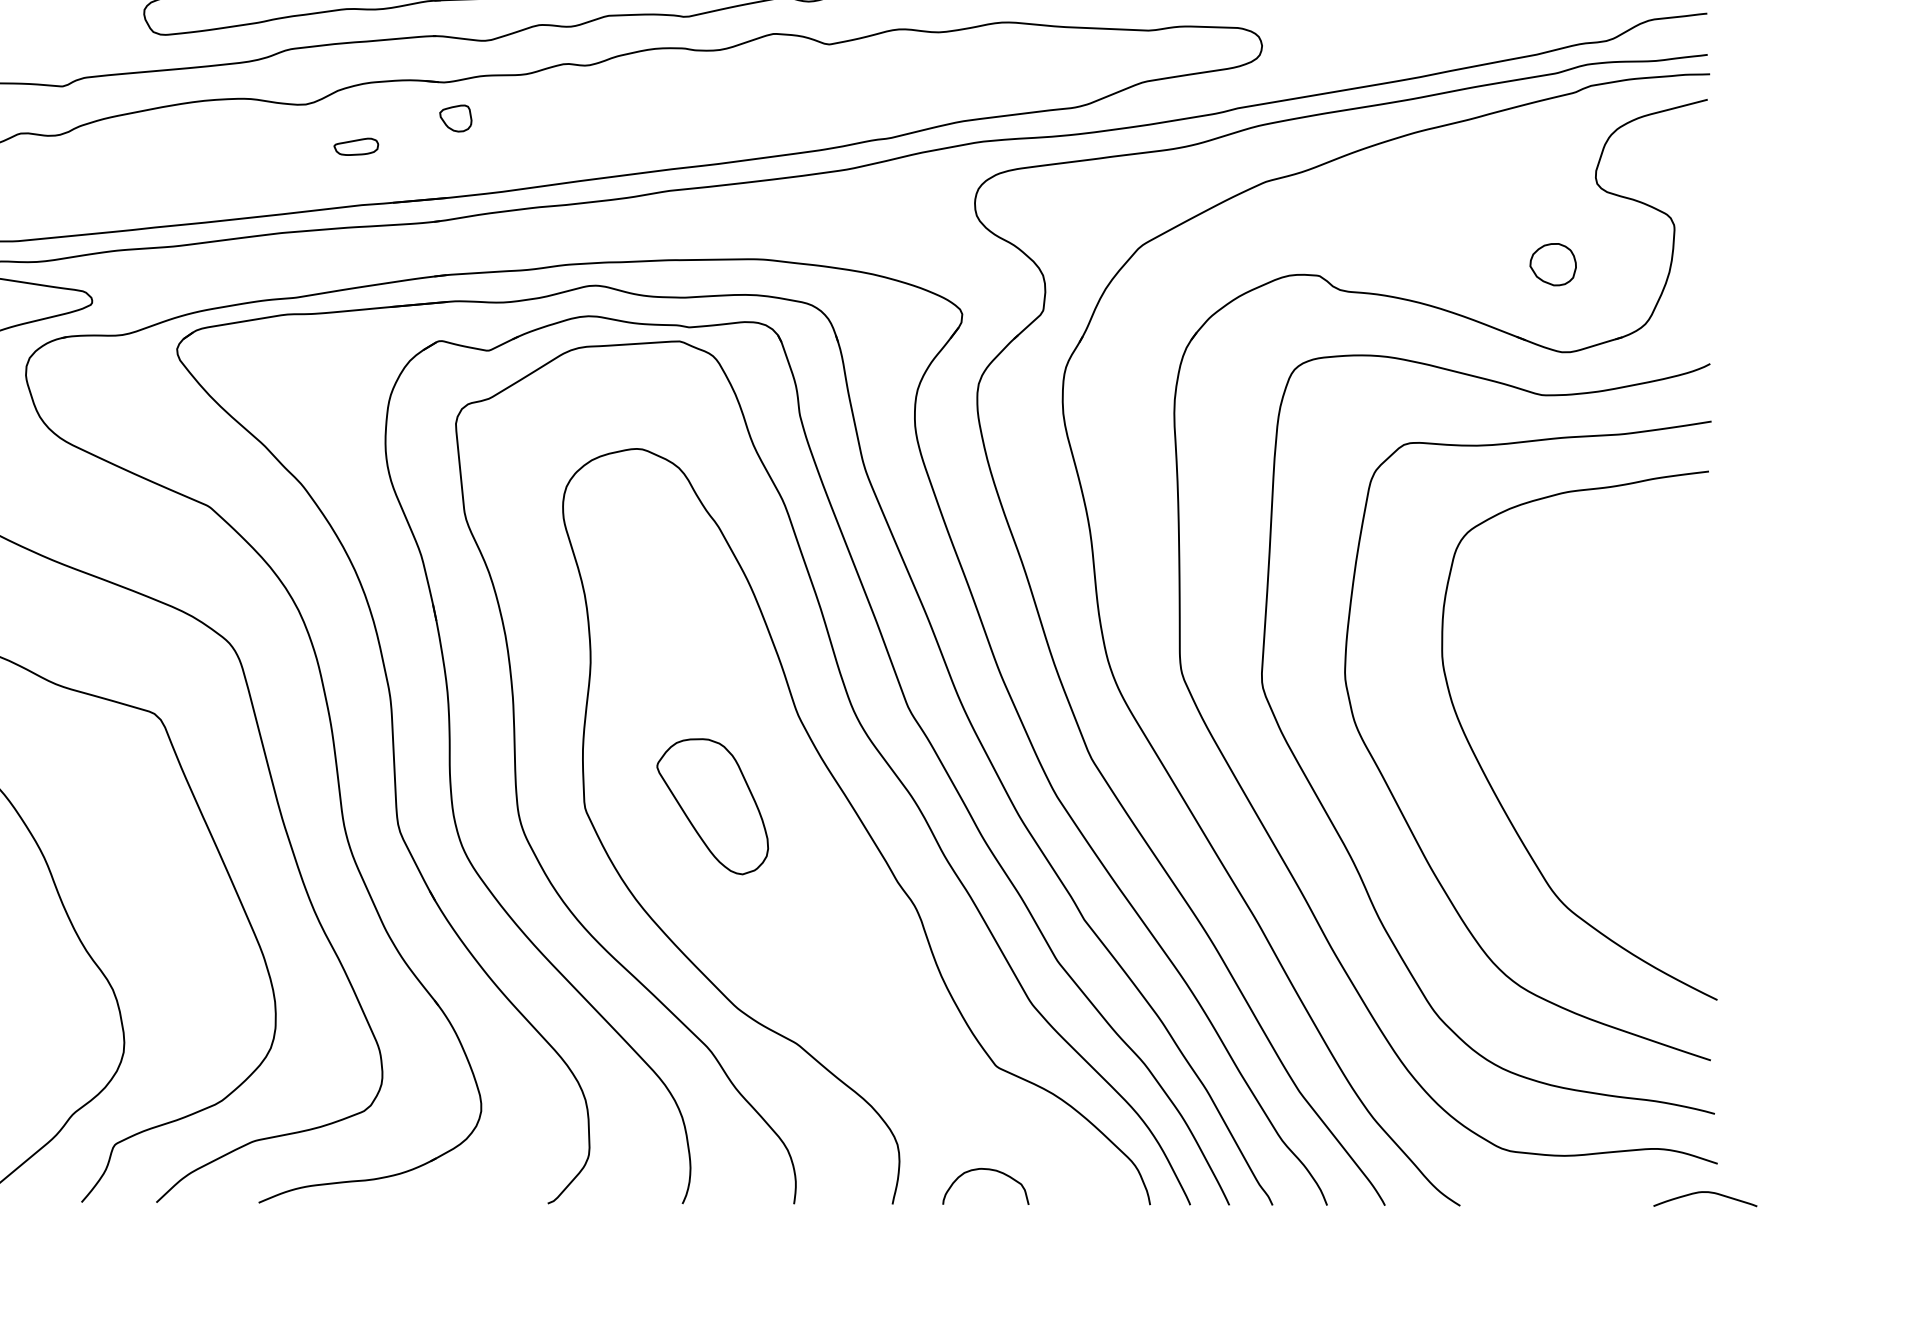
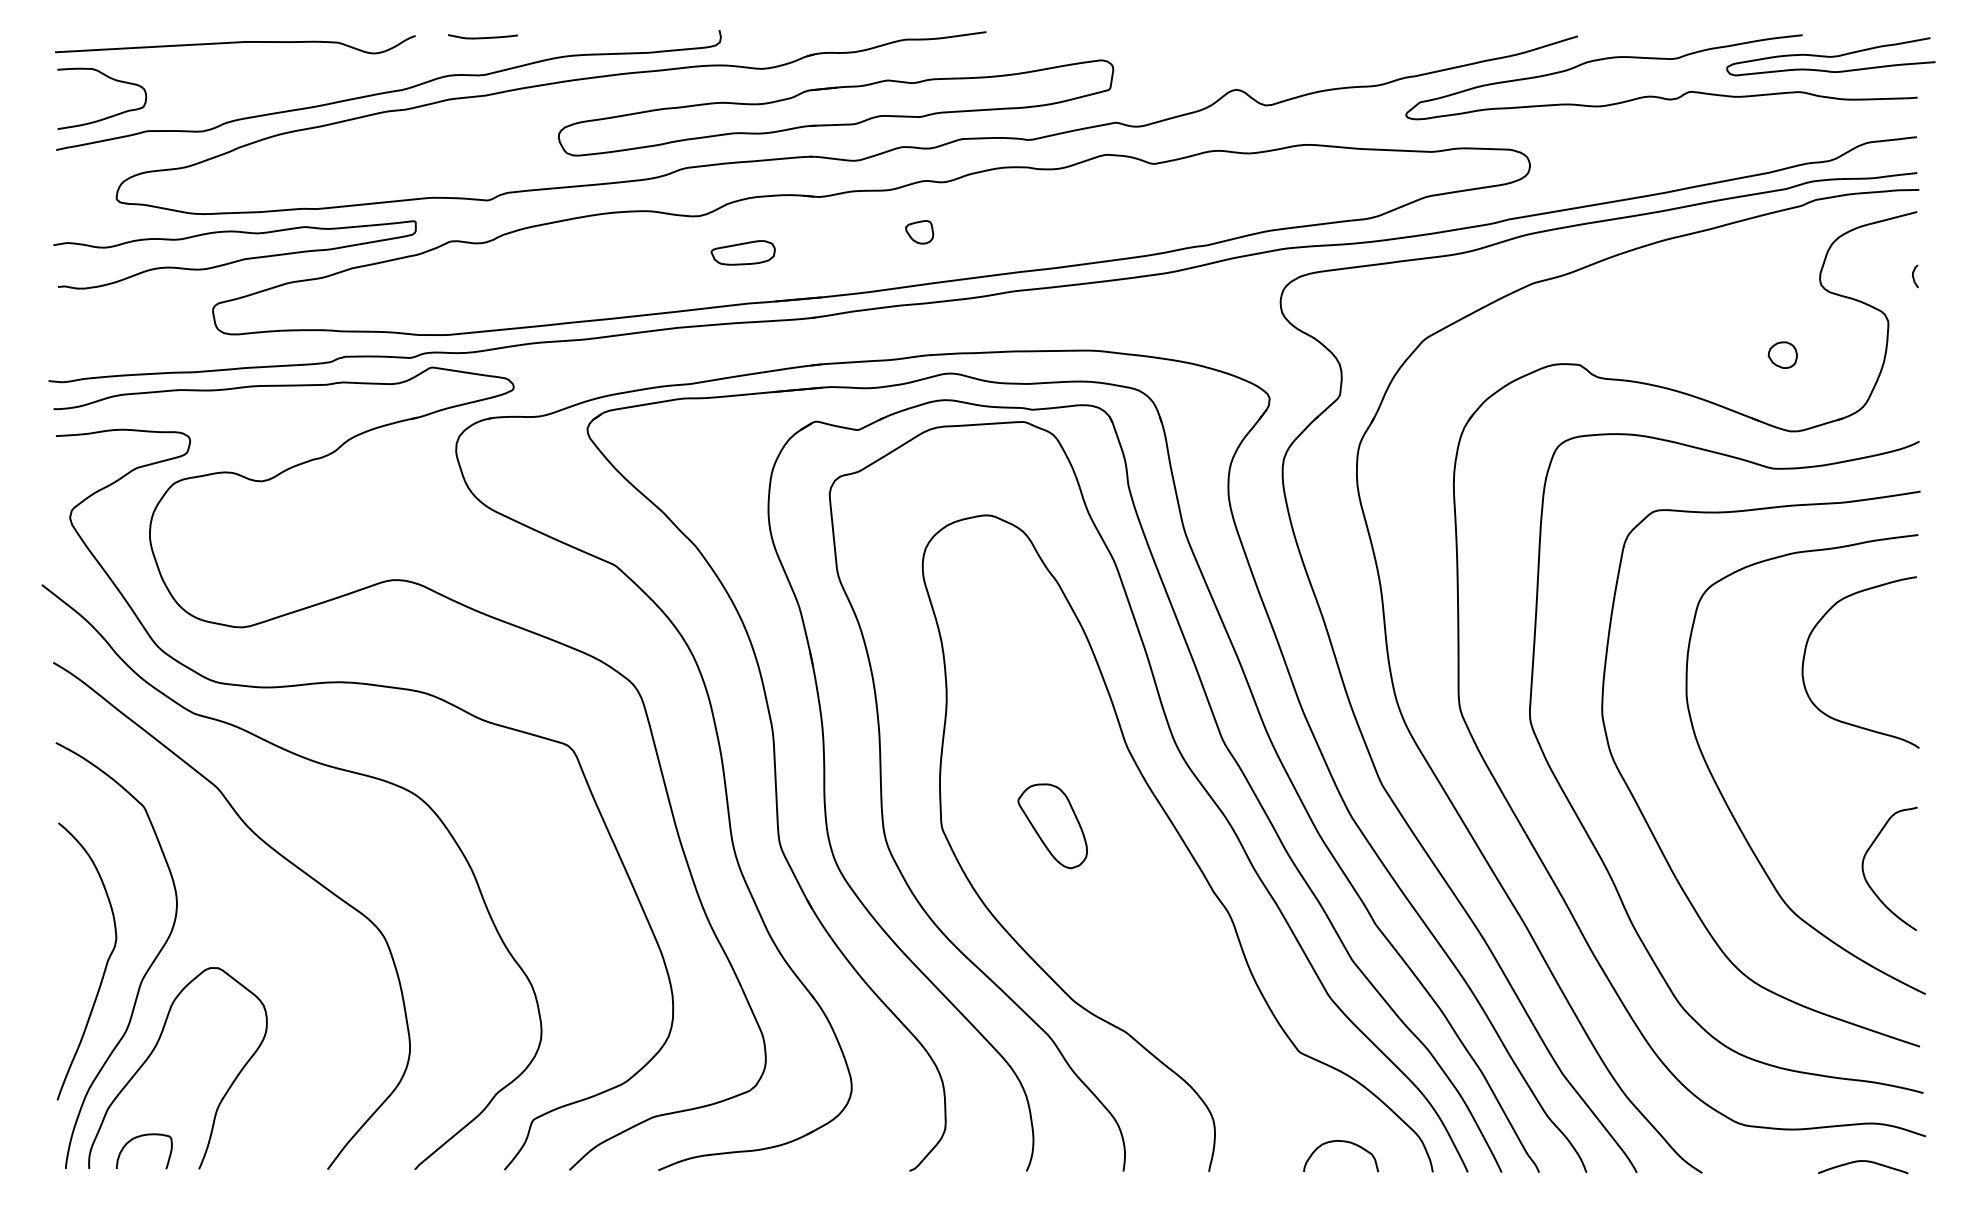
part: (455, 118) -> (919, 232), moved
part: (355, 146) -> (742, 252), size x1.67
curve: (1704, 175) -> (1914, 277), added
part: (1552, 263) -> (1782, 354), size x0.71
curve: (1580, 604) -> (1806, 650), added
part: (712, 807) -> (1052, 826), size x0.71
curve: (1650, 869) -> (1867, 880), added
curve: (987, 1170) -> (1342, 1142), moved
curve: (1709, 1193) -> (1866, 1162), moved

